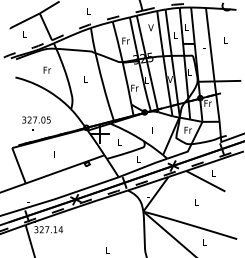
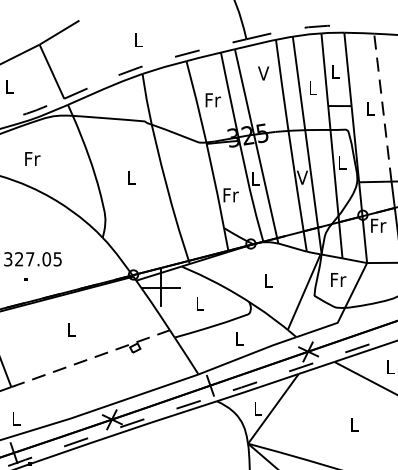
line: (210, 44) -> (383, 107), solid -> dashed
text: (47, 69) -> (32, 157), moved
line: (65, 169) -> (91, 358), solid -> dashed

